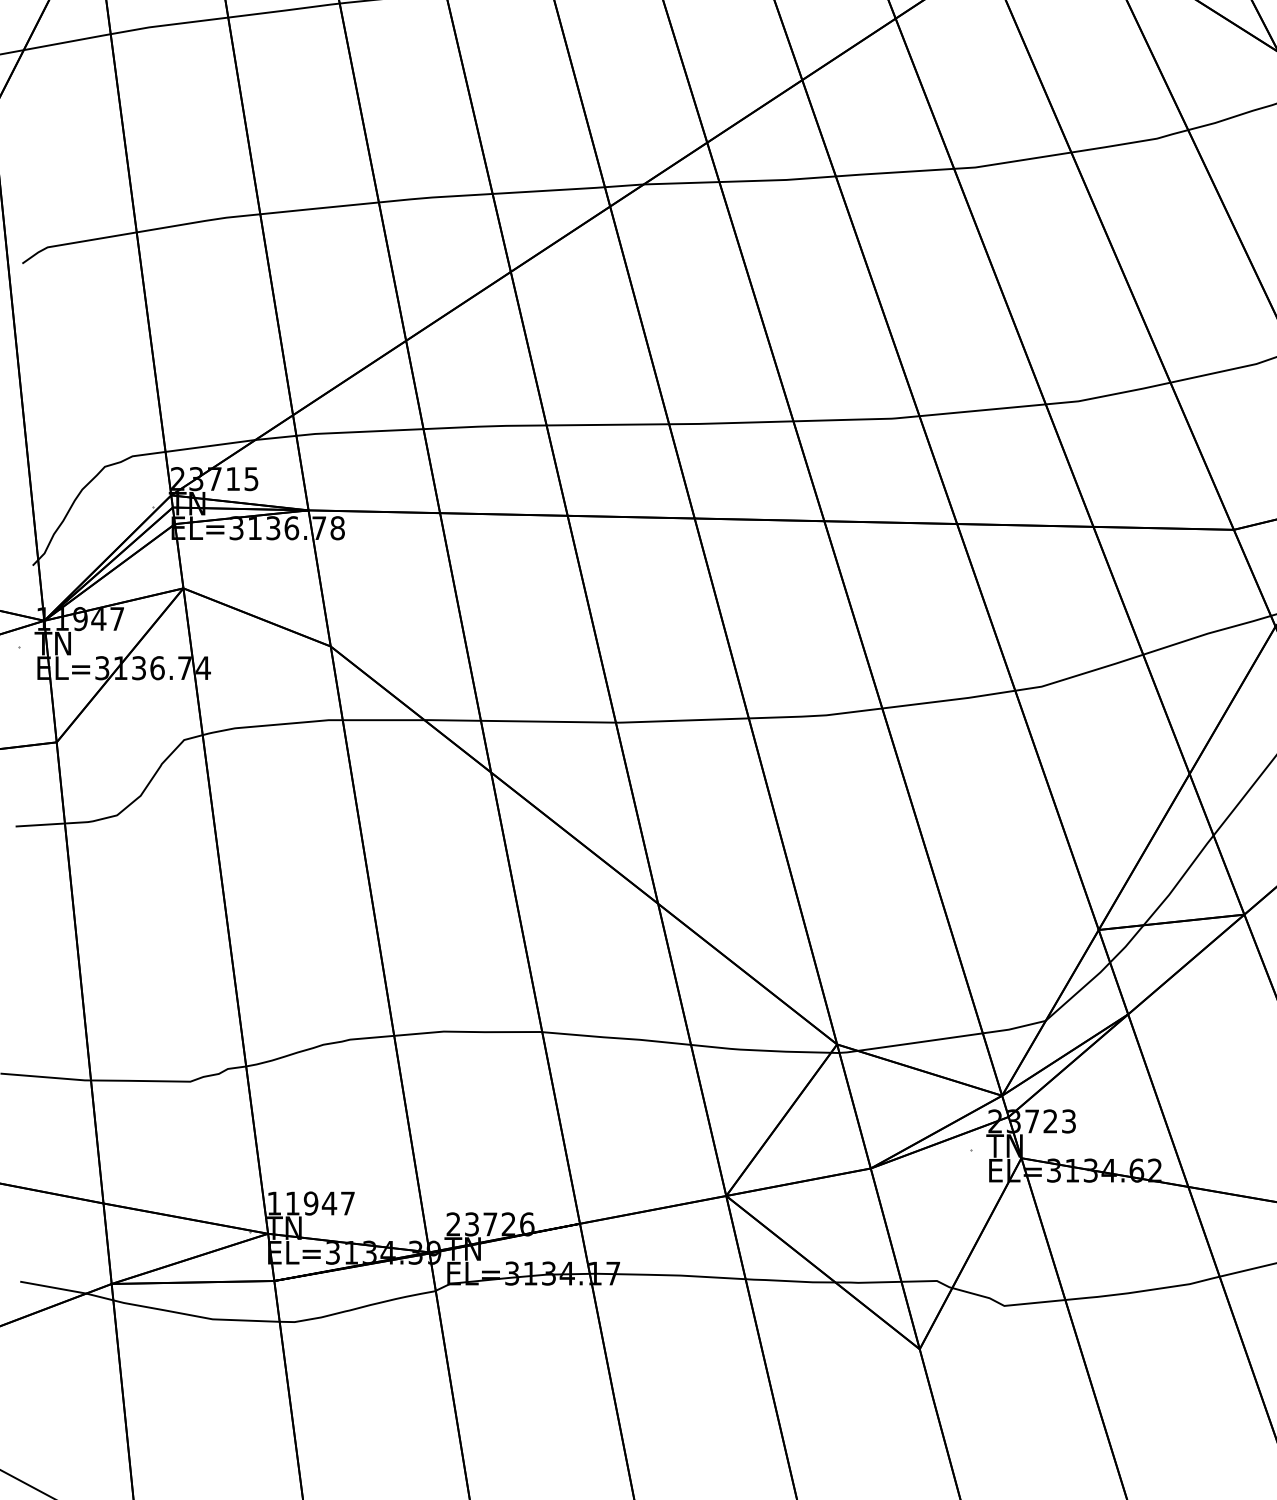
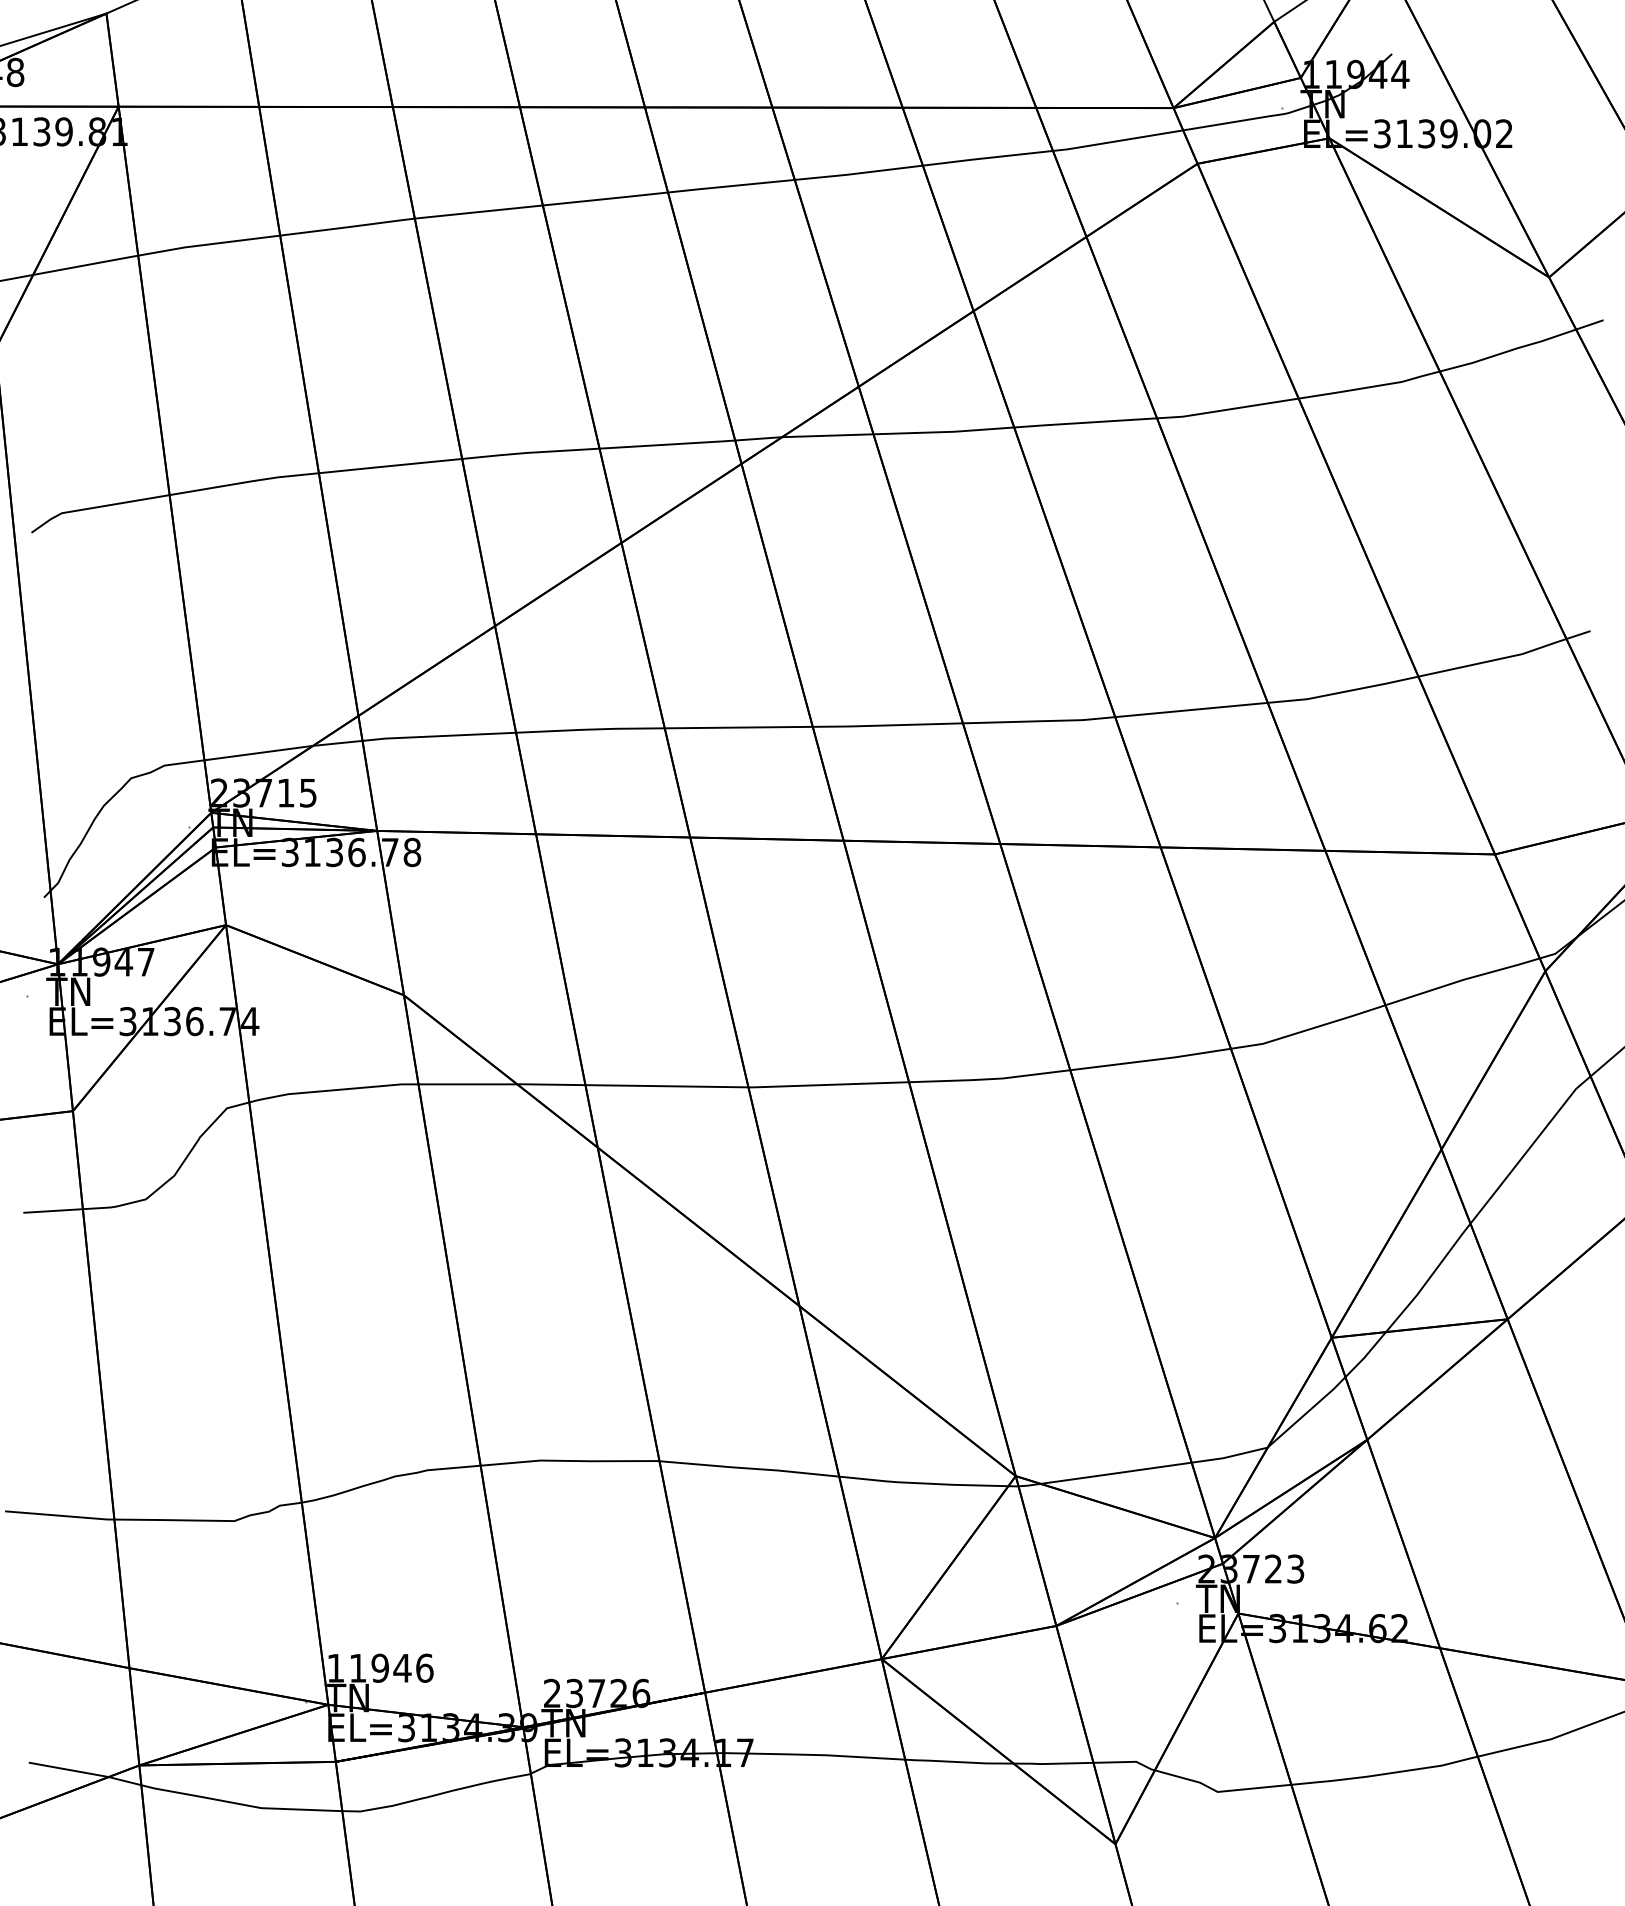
text: (347, 1202) -> (424, 1667), 11947 -> 11946

